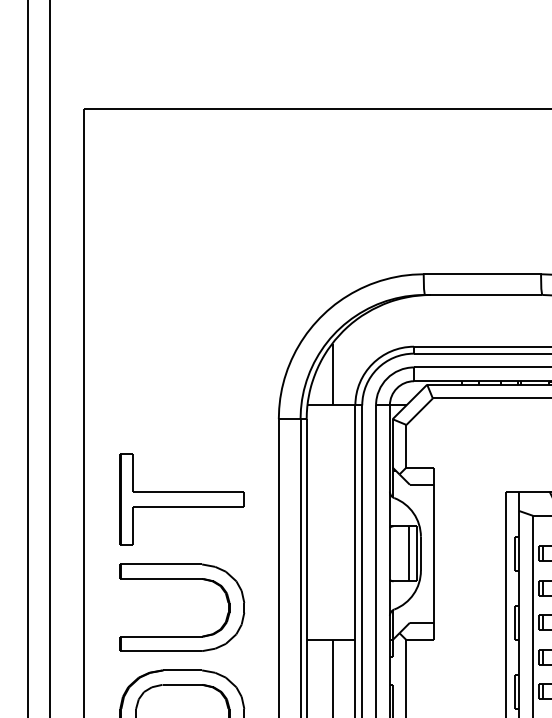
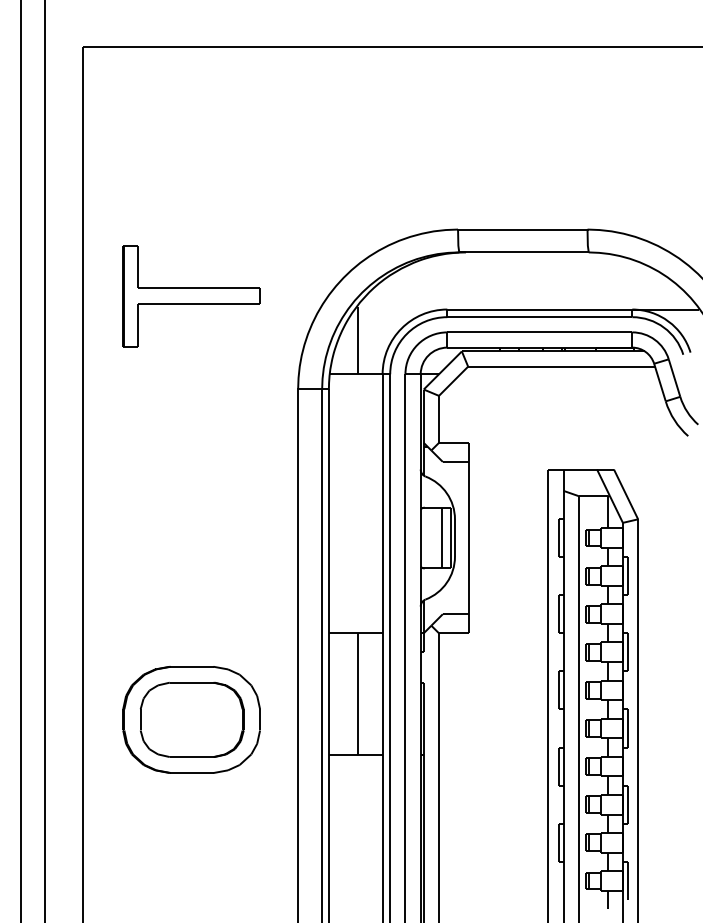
part: (182, 499) -> (191, 296), moved
part: (182, 579) -> (191, 566), removed

